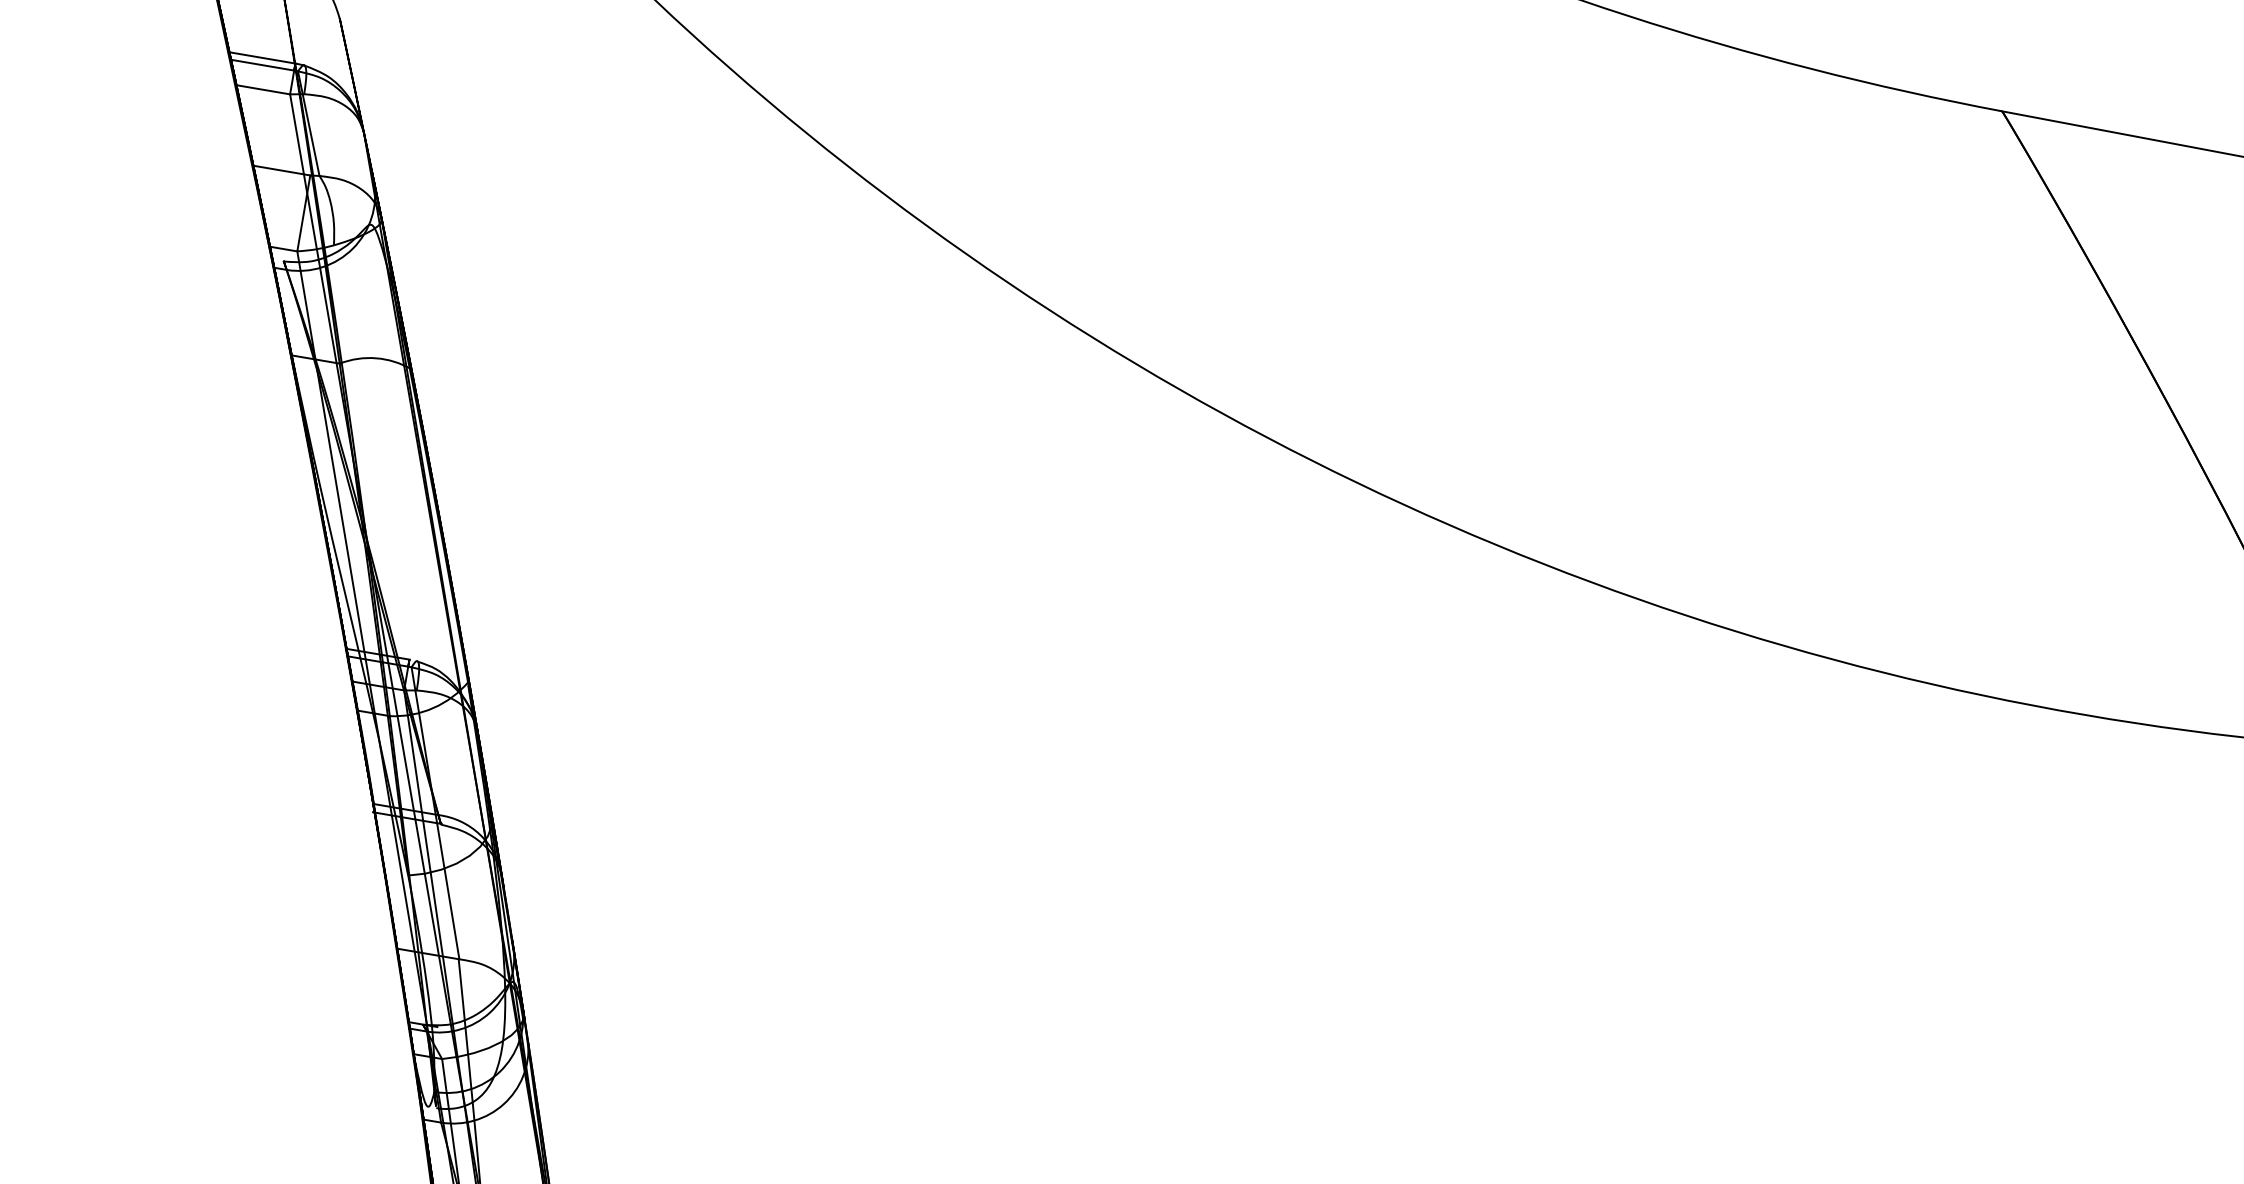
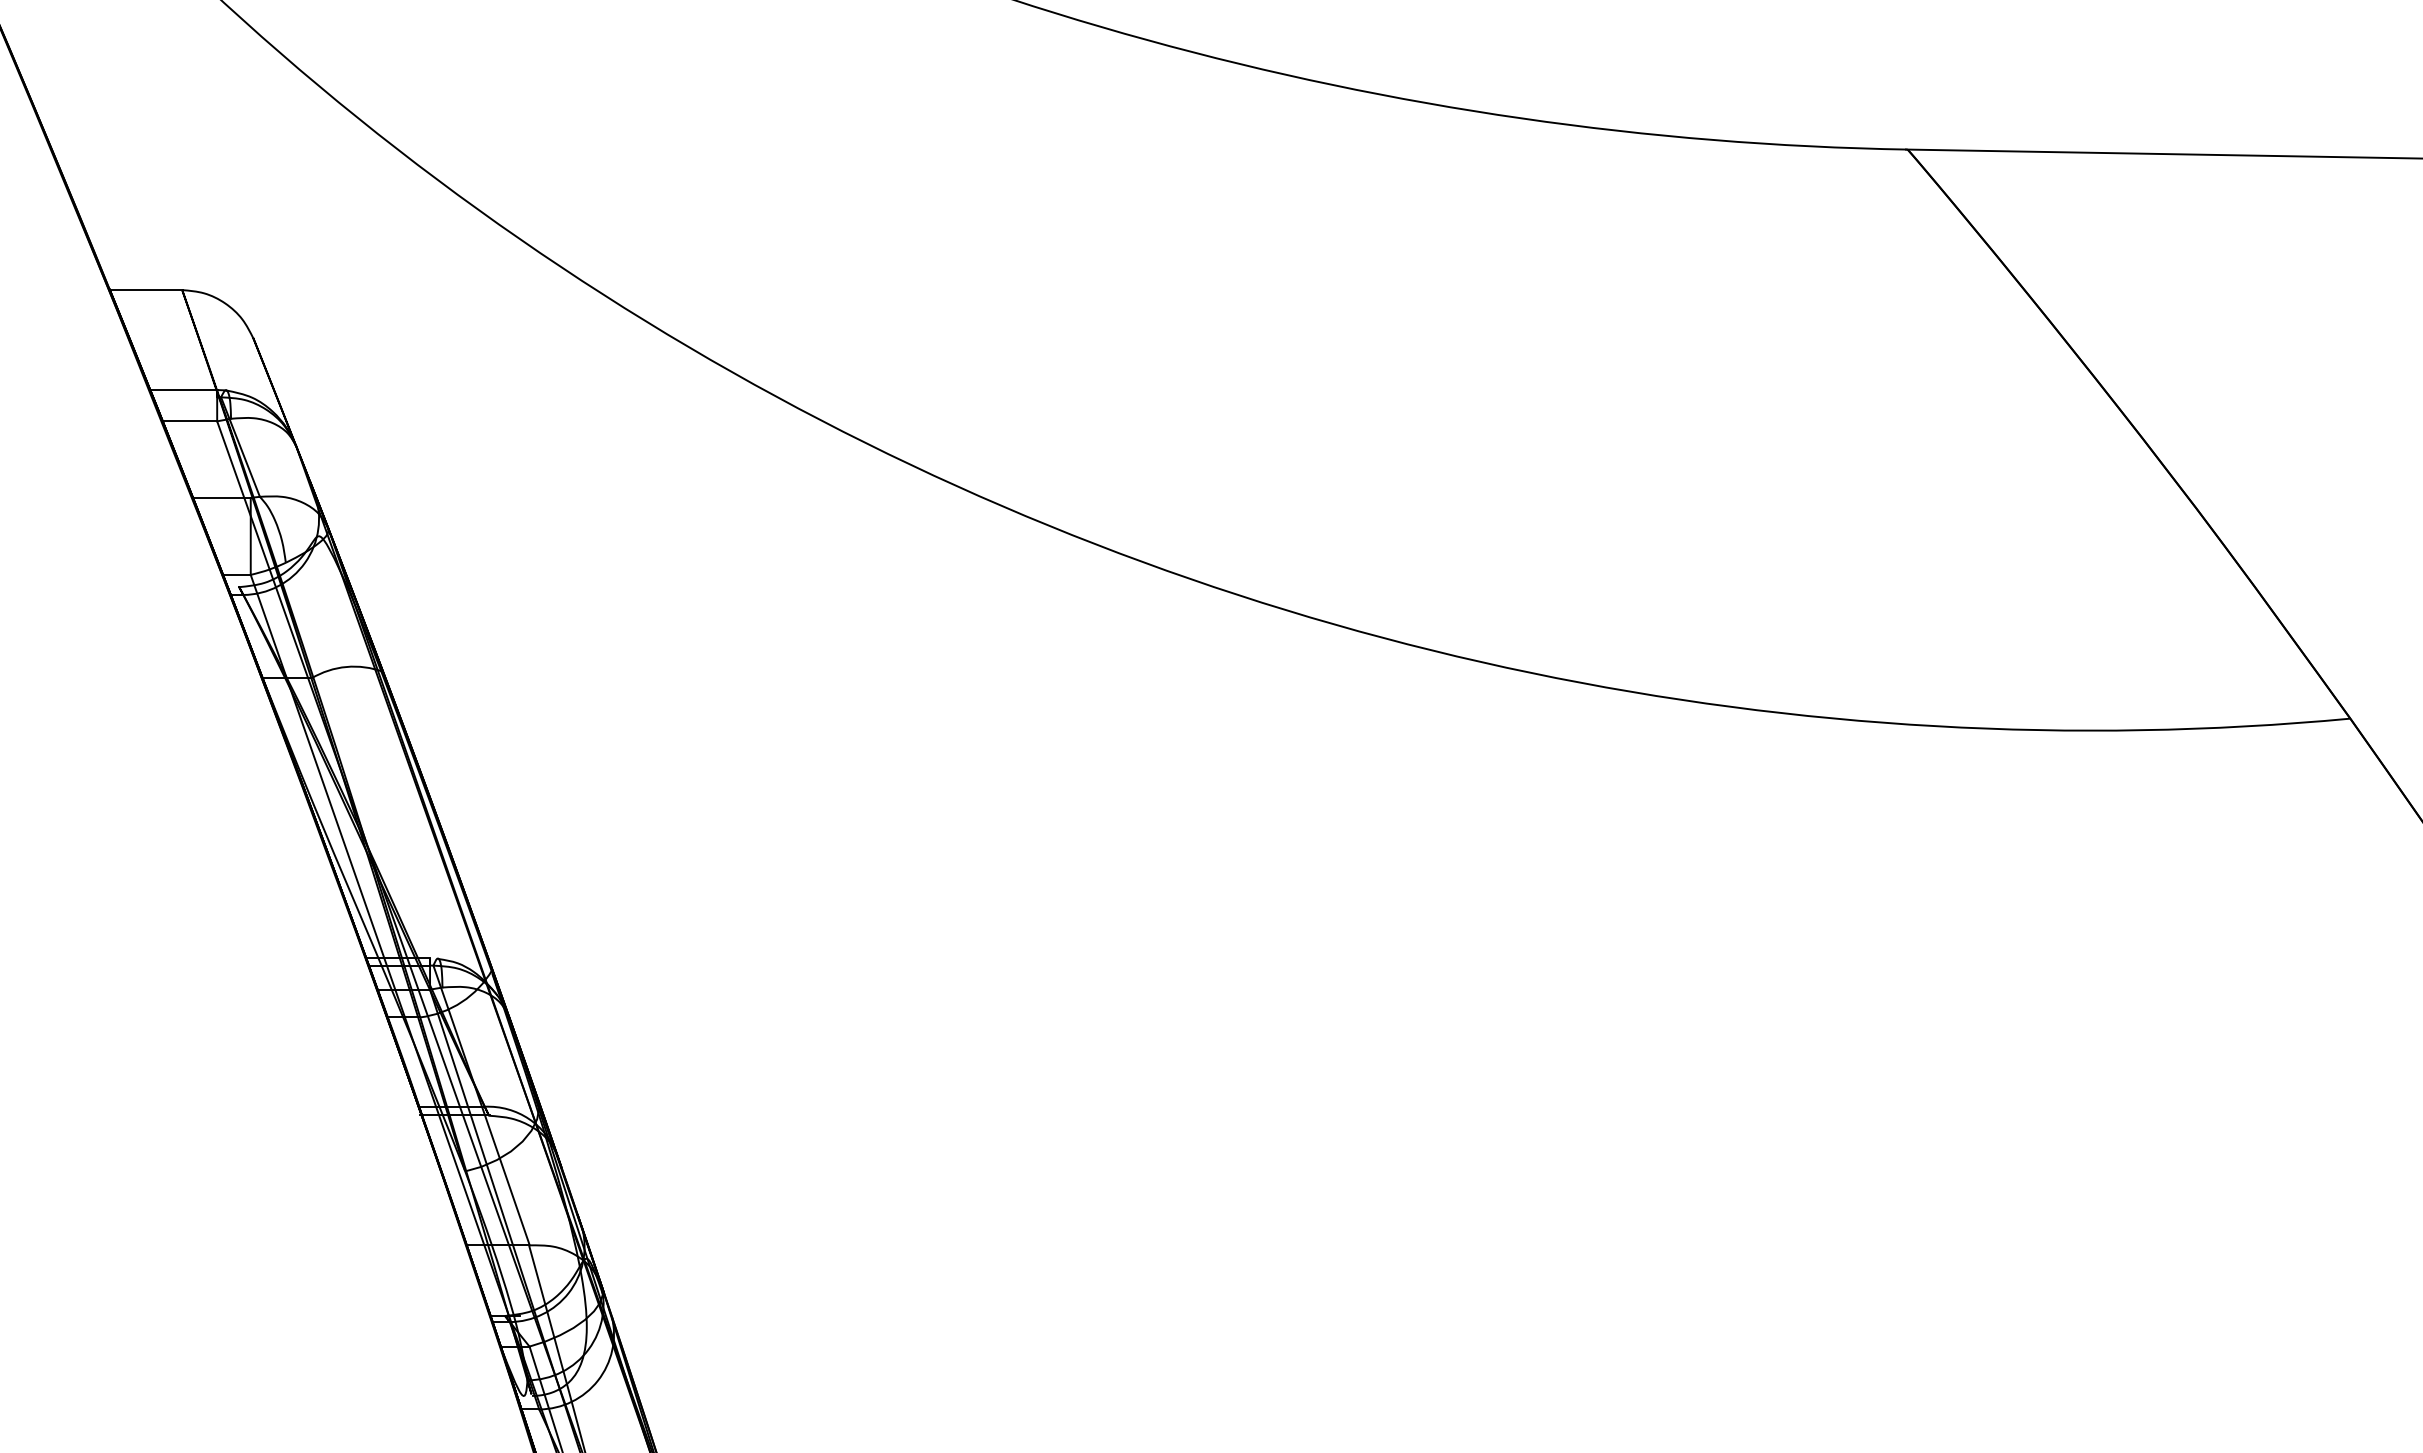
line: (261, 65) -> (184, 397), removed

